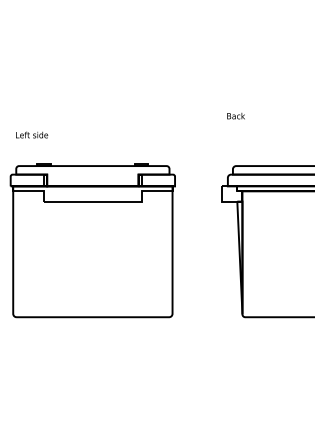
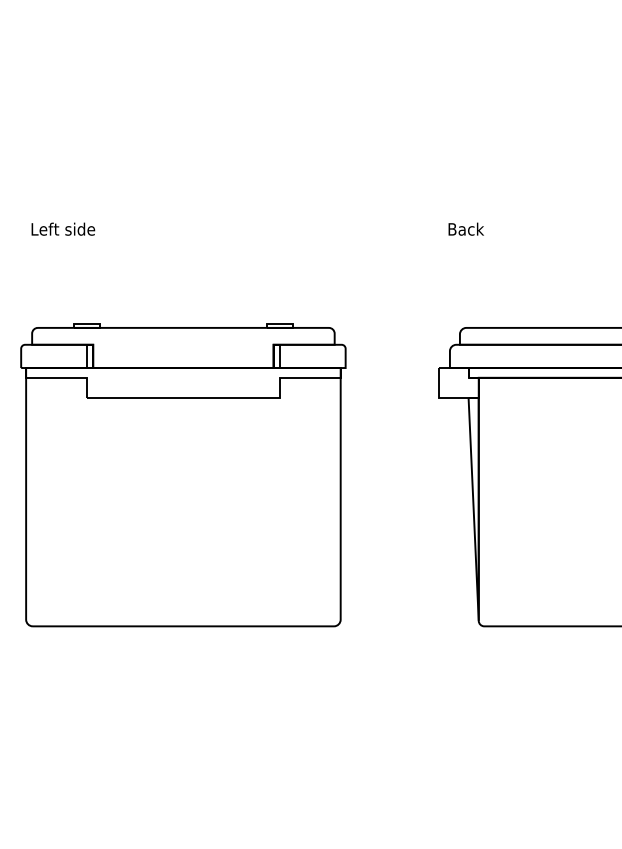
text: (32, 134) -> (64, 228), moved

